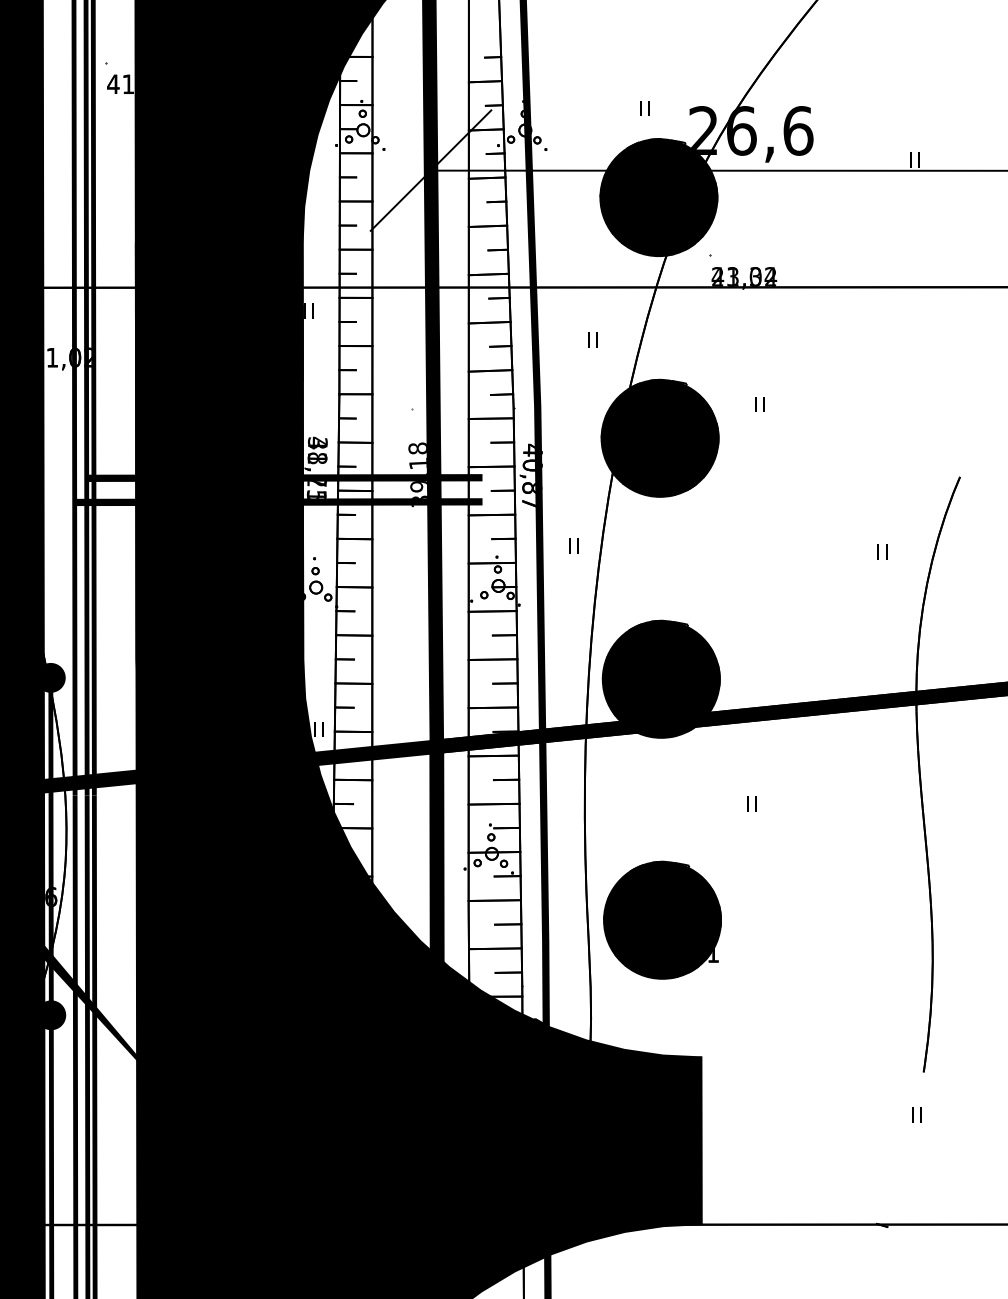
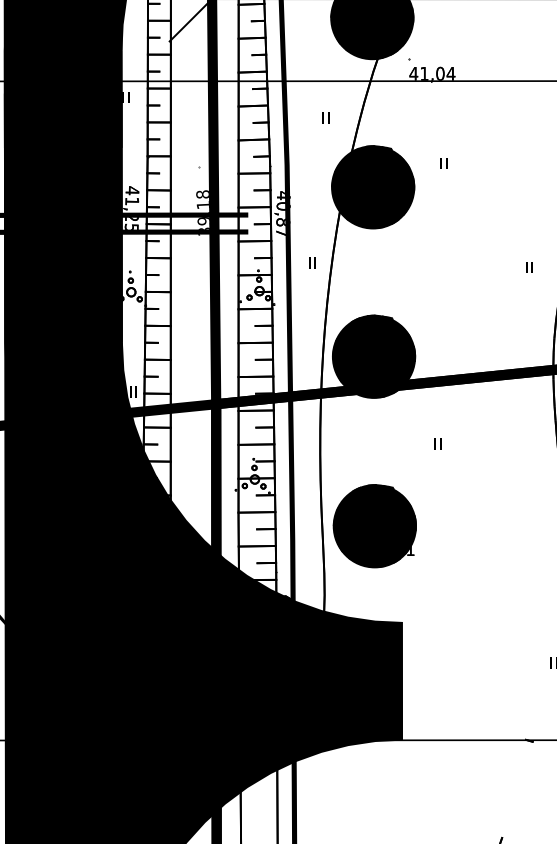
text: (744, 276) -> (432, 73), 23,32 -> 41,04
text: (316, 467) -> (131, 207), 38,71 -> 41,25

